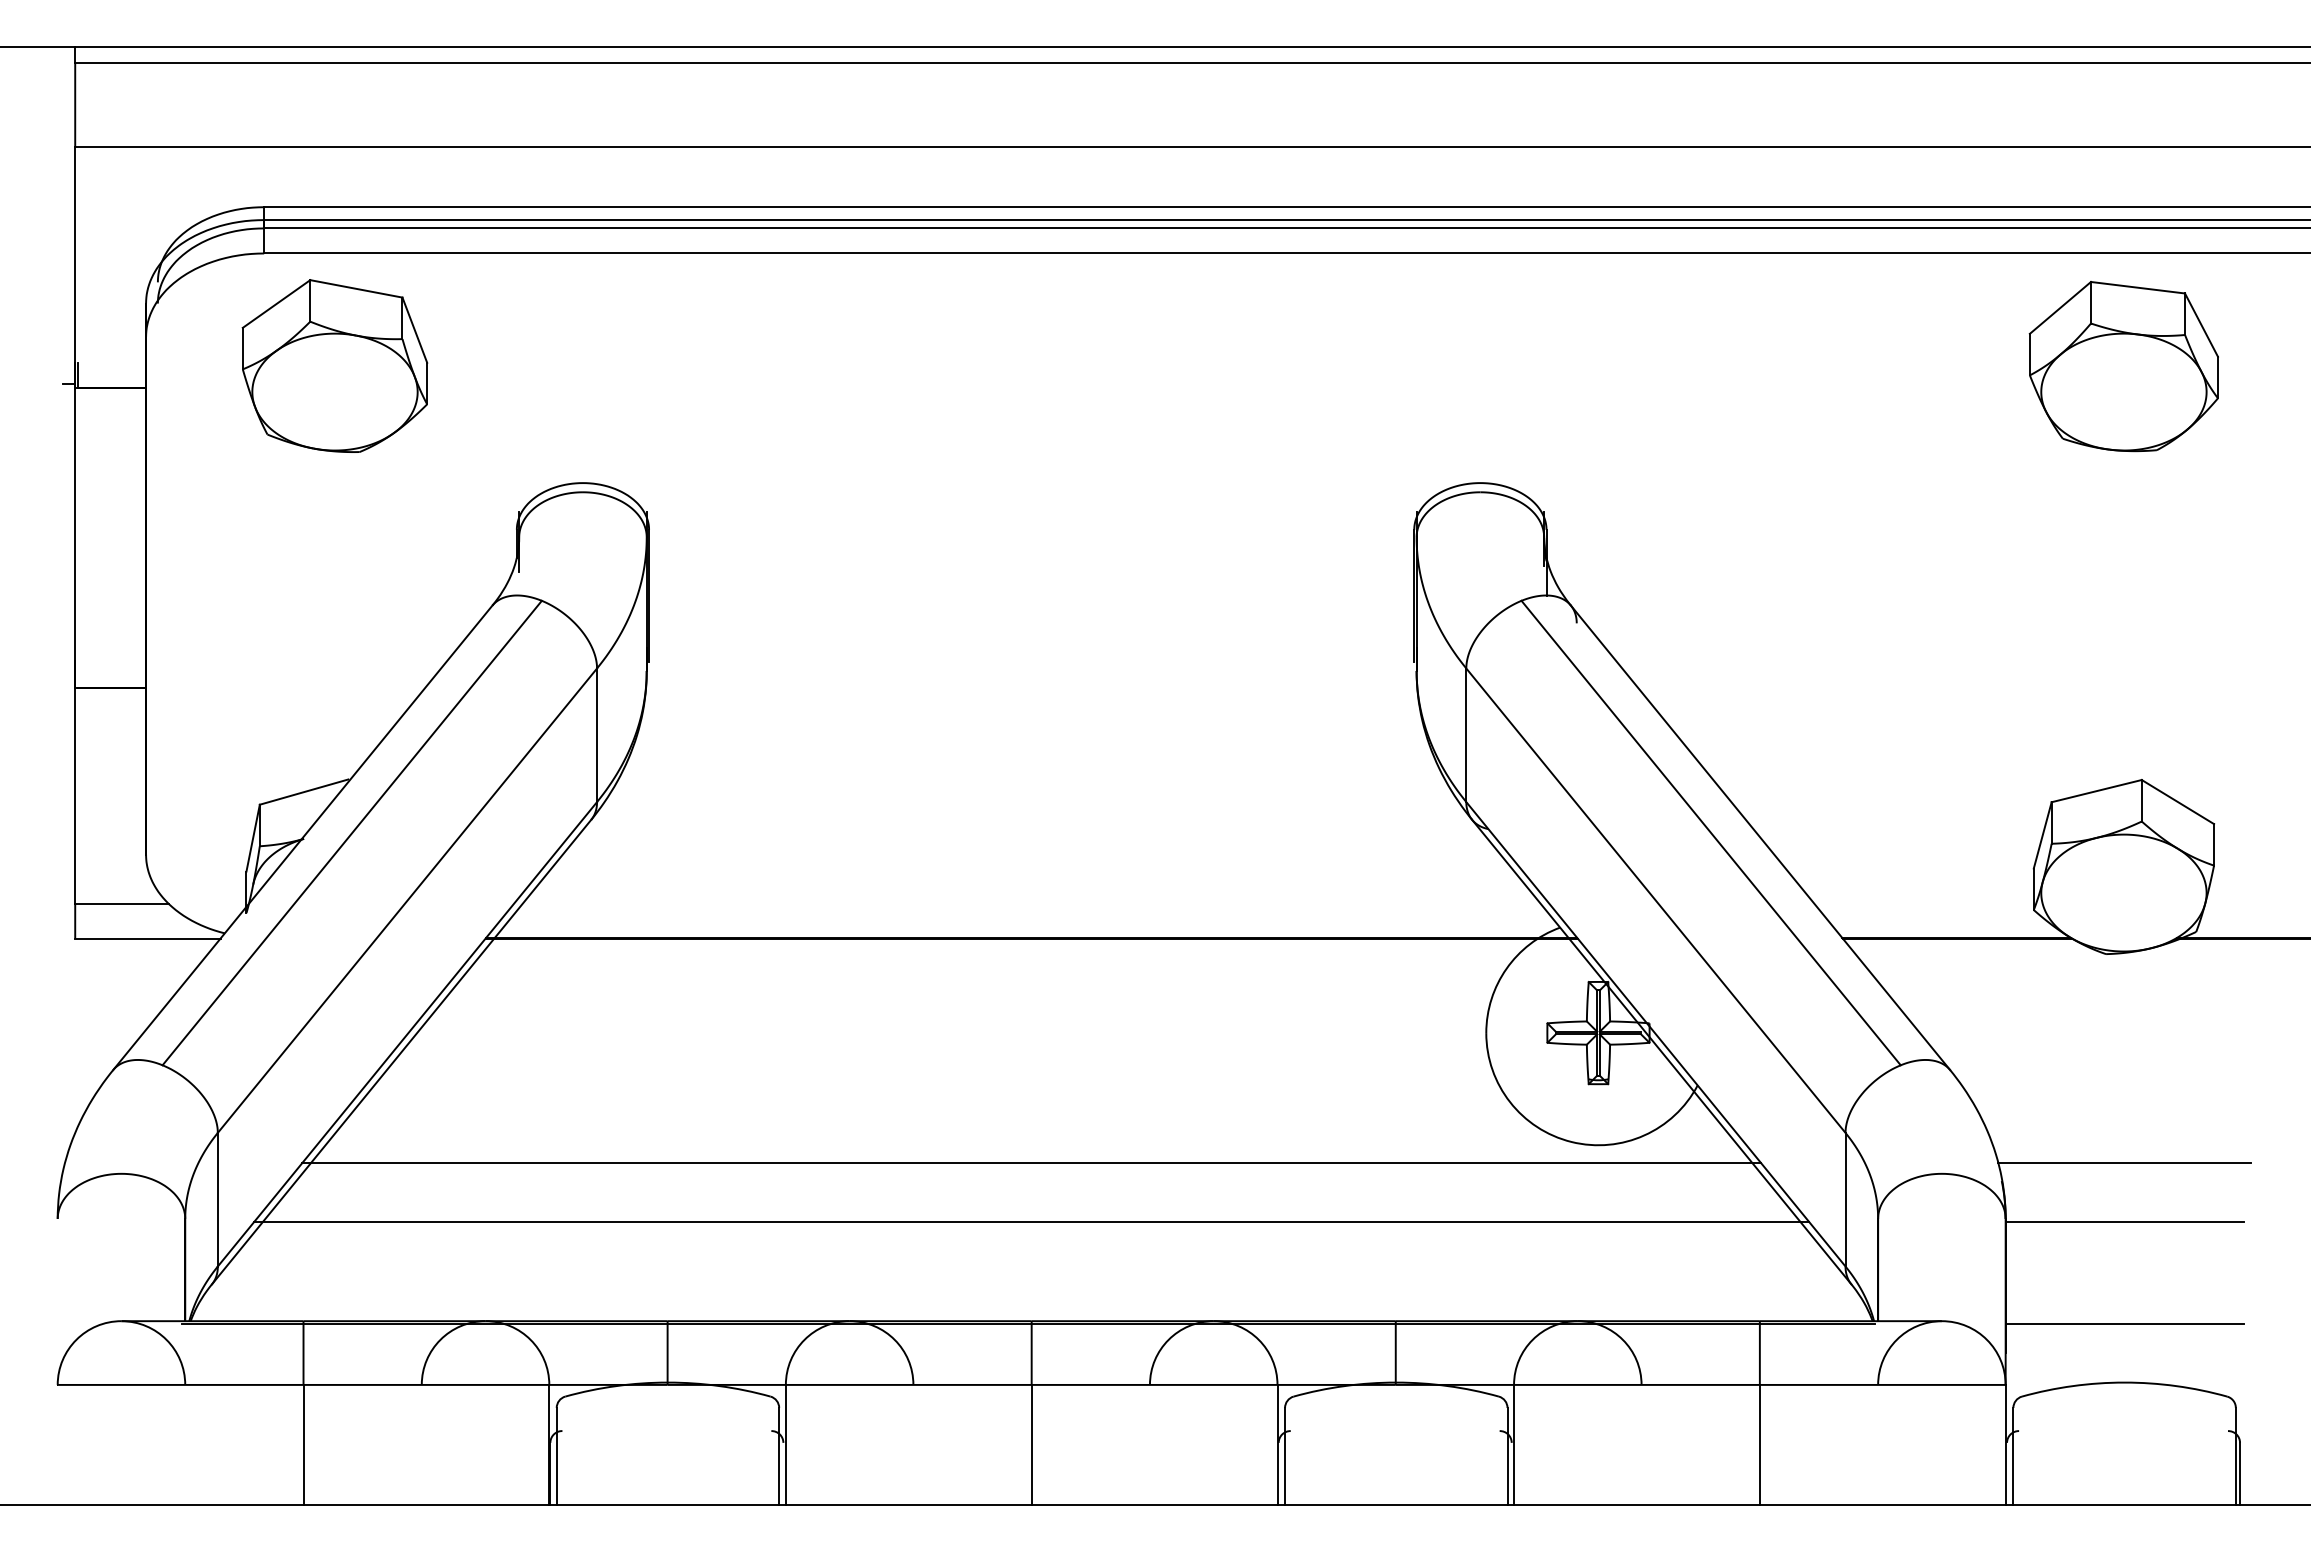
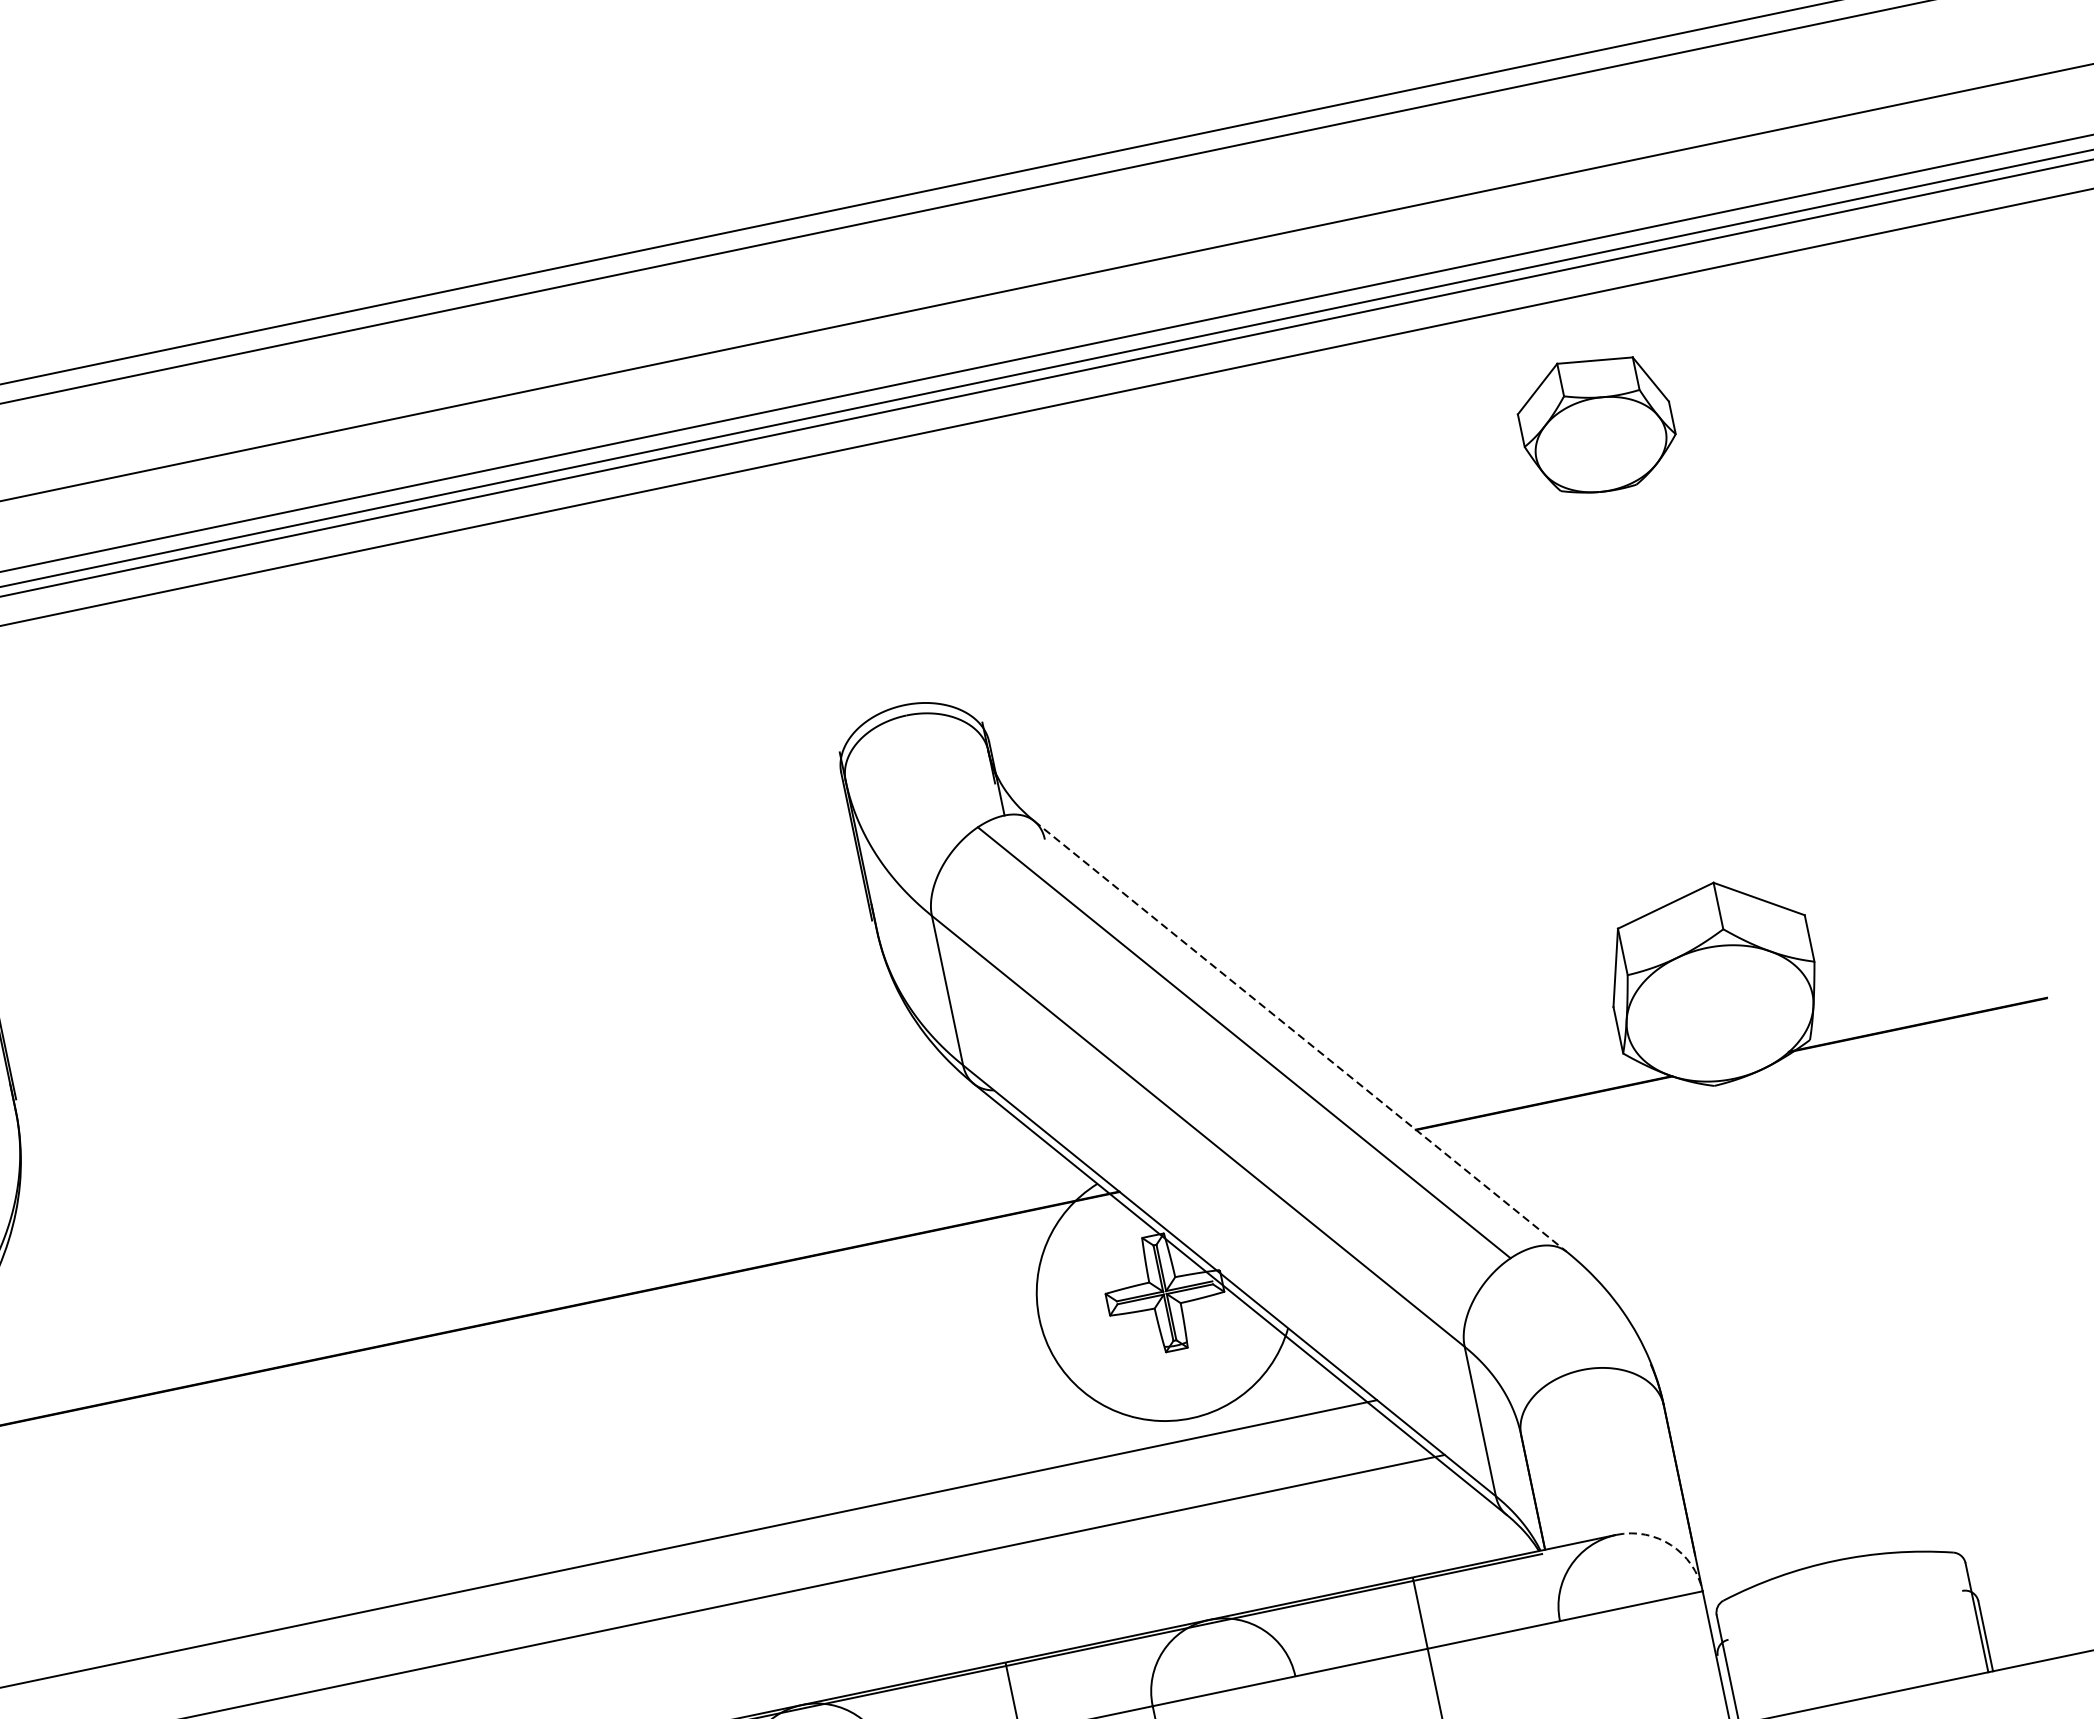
part: (2123, 366) -> (1596, 424), size x0.7
line: (1760, 837) -> (1300, 1036), solid -> dashed
line: (2124, 1162) -> (1783, 1314), removed
line: (2124, 1222) -> (1797, 1381), removed
line: (2124, 1324) -> (1821, 1495), removed
arc: (1986, 1339) -> (1670, 1544), solid -> dashed

